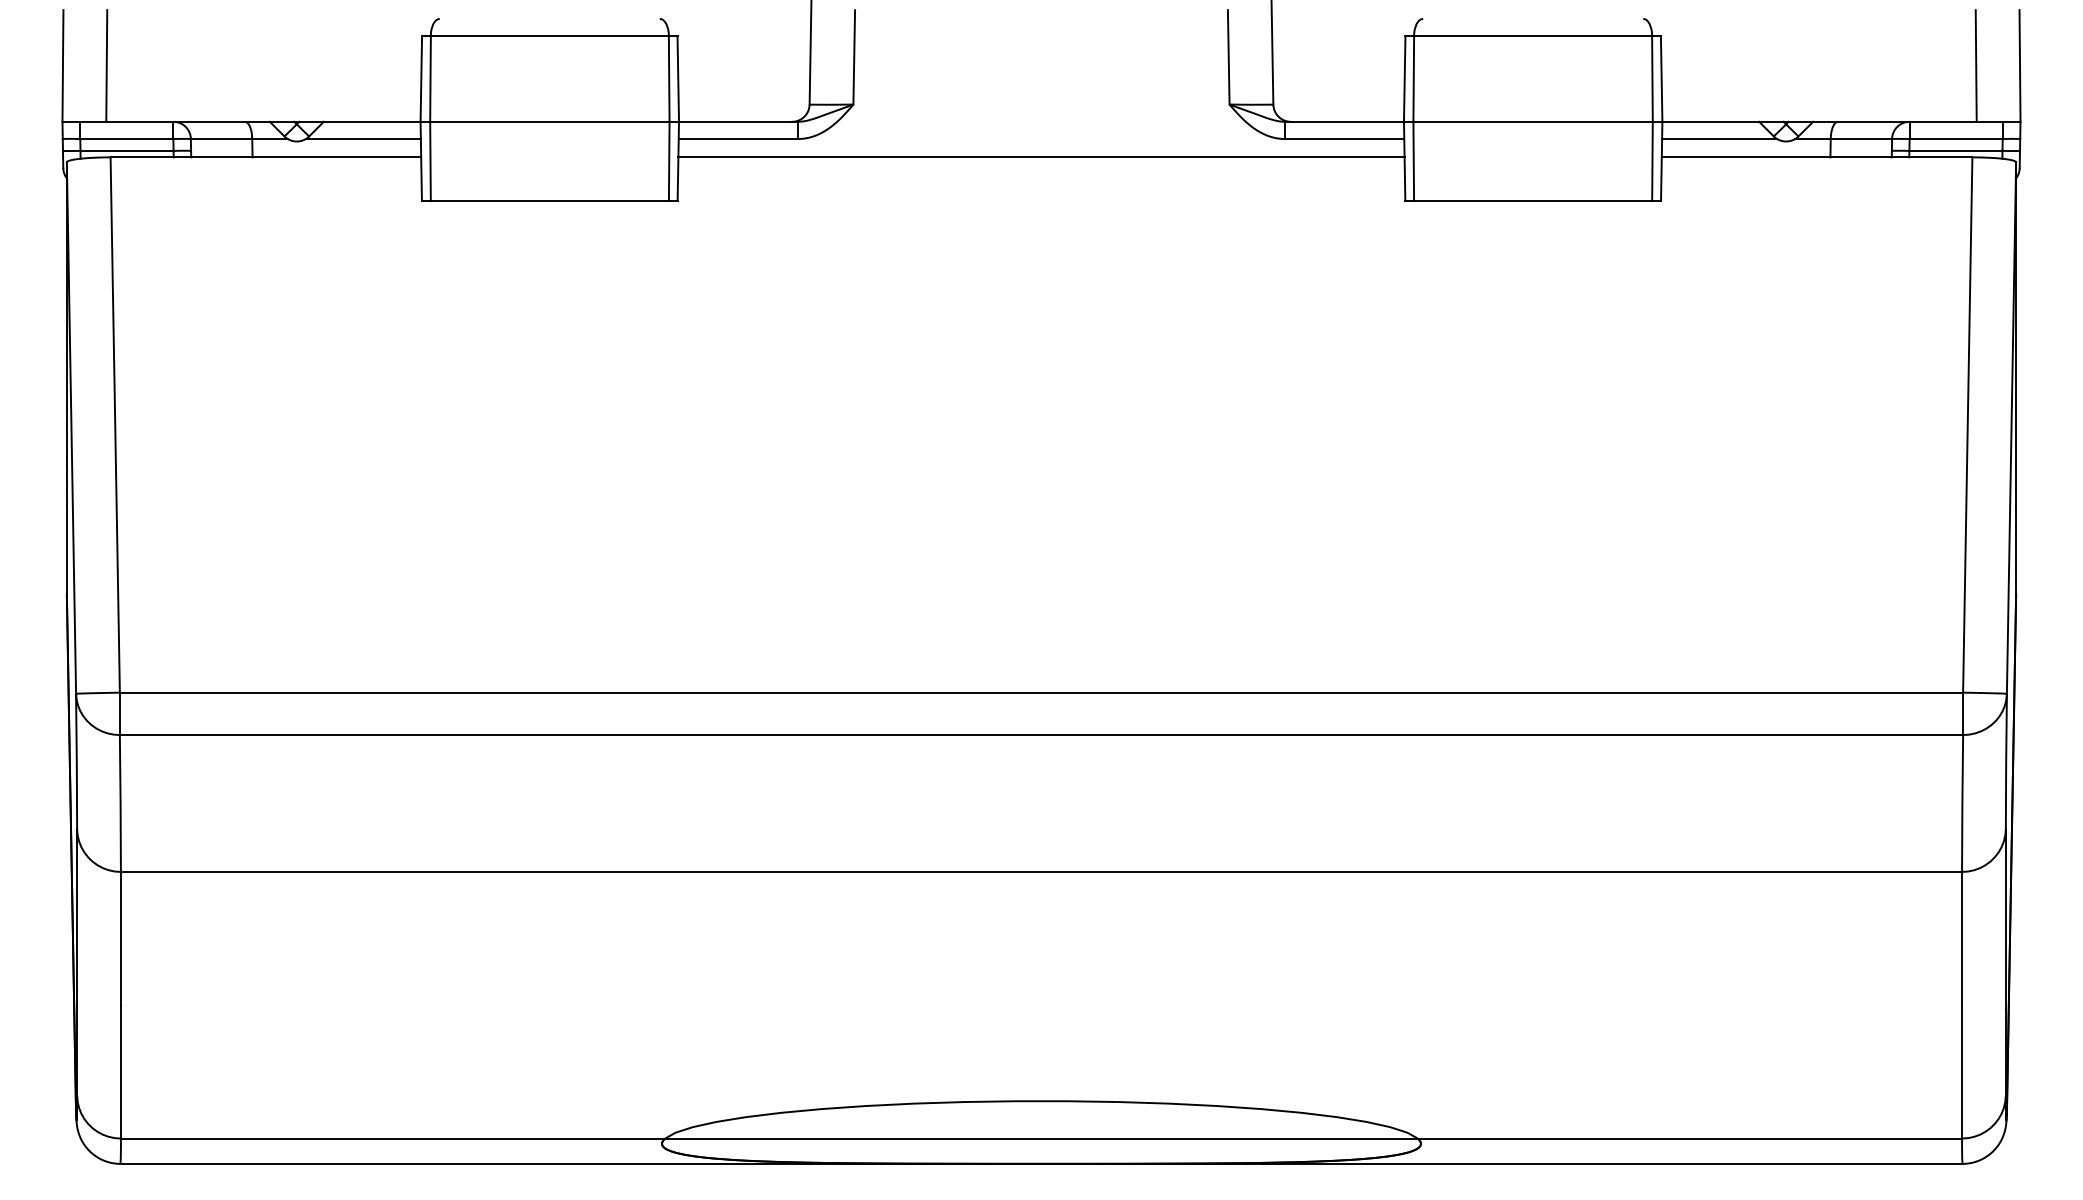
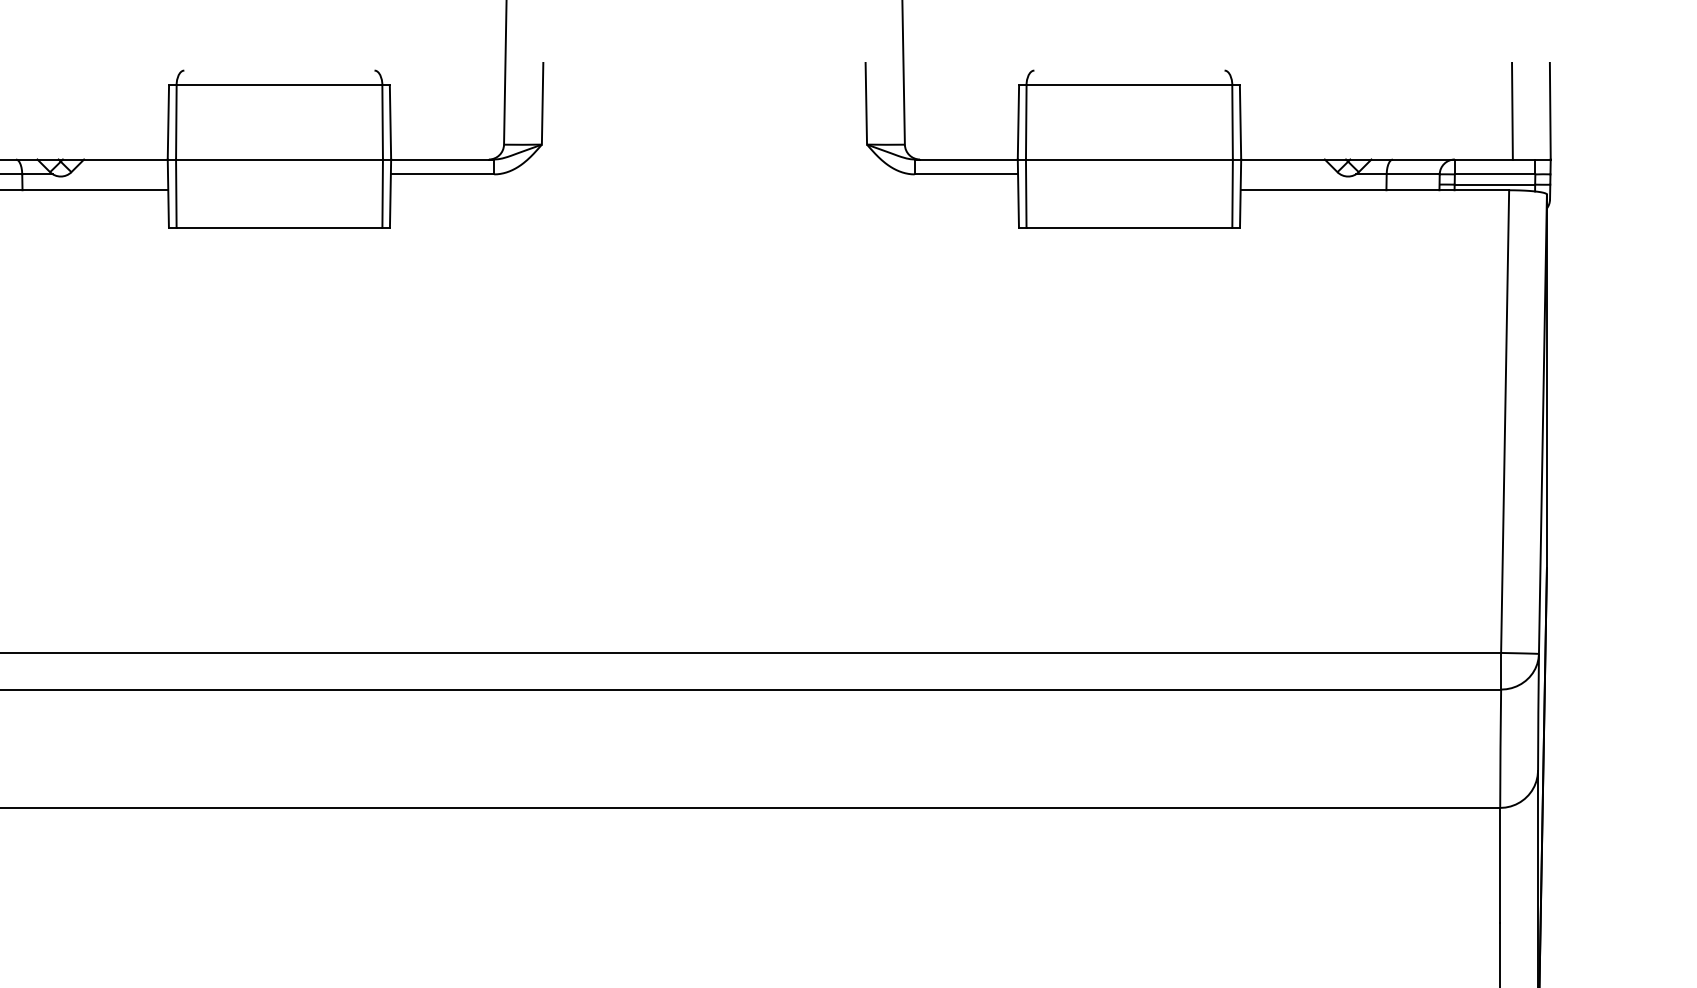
line: (362, 139) -> (117, 174), removed
line: (1719, 139) -> (1290, 174), removed
line: (1041, 157) -> (704, 190), removed

